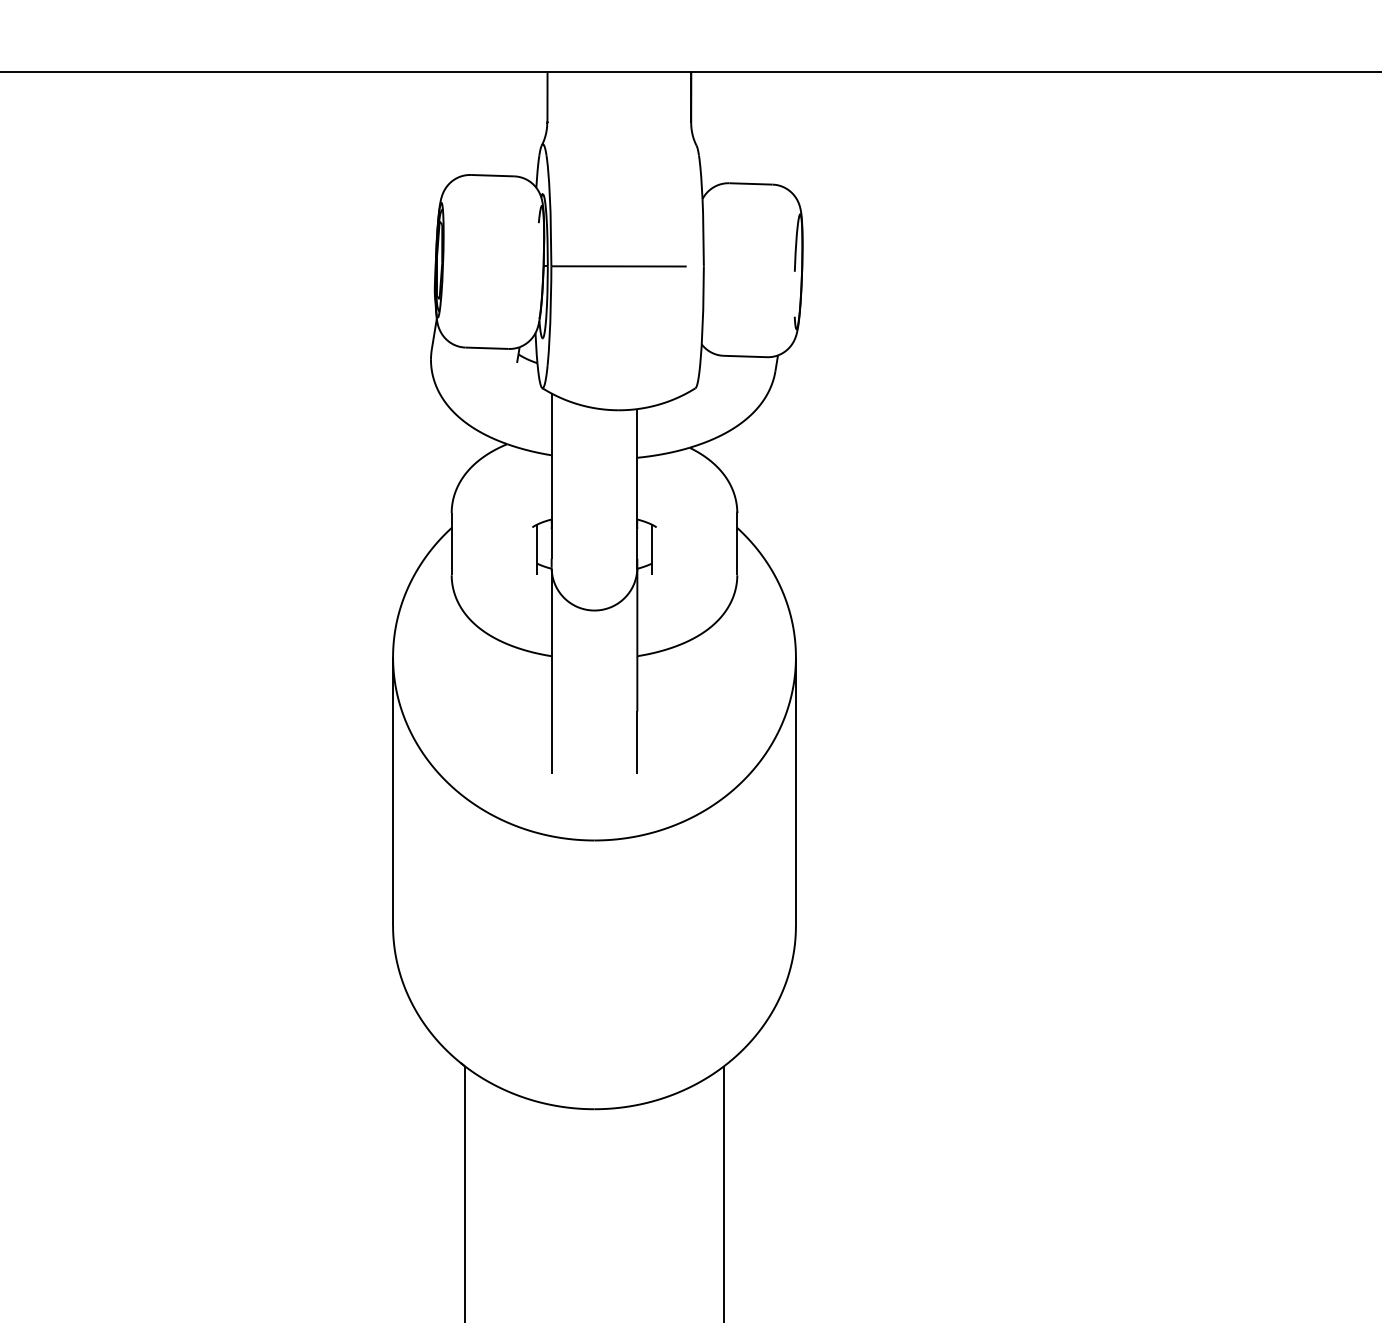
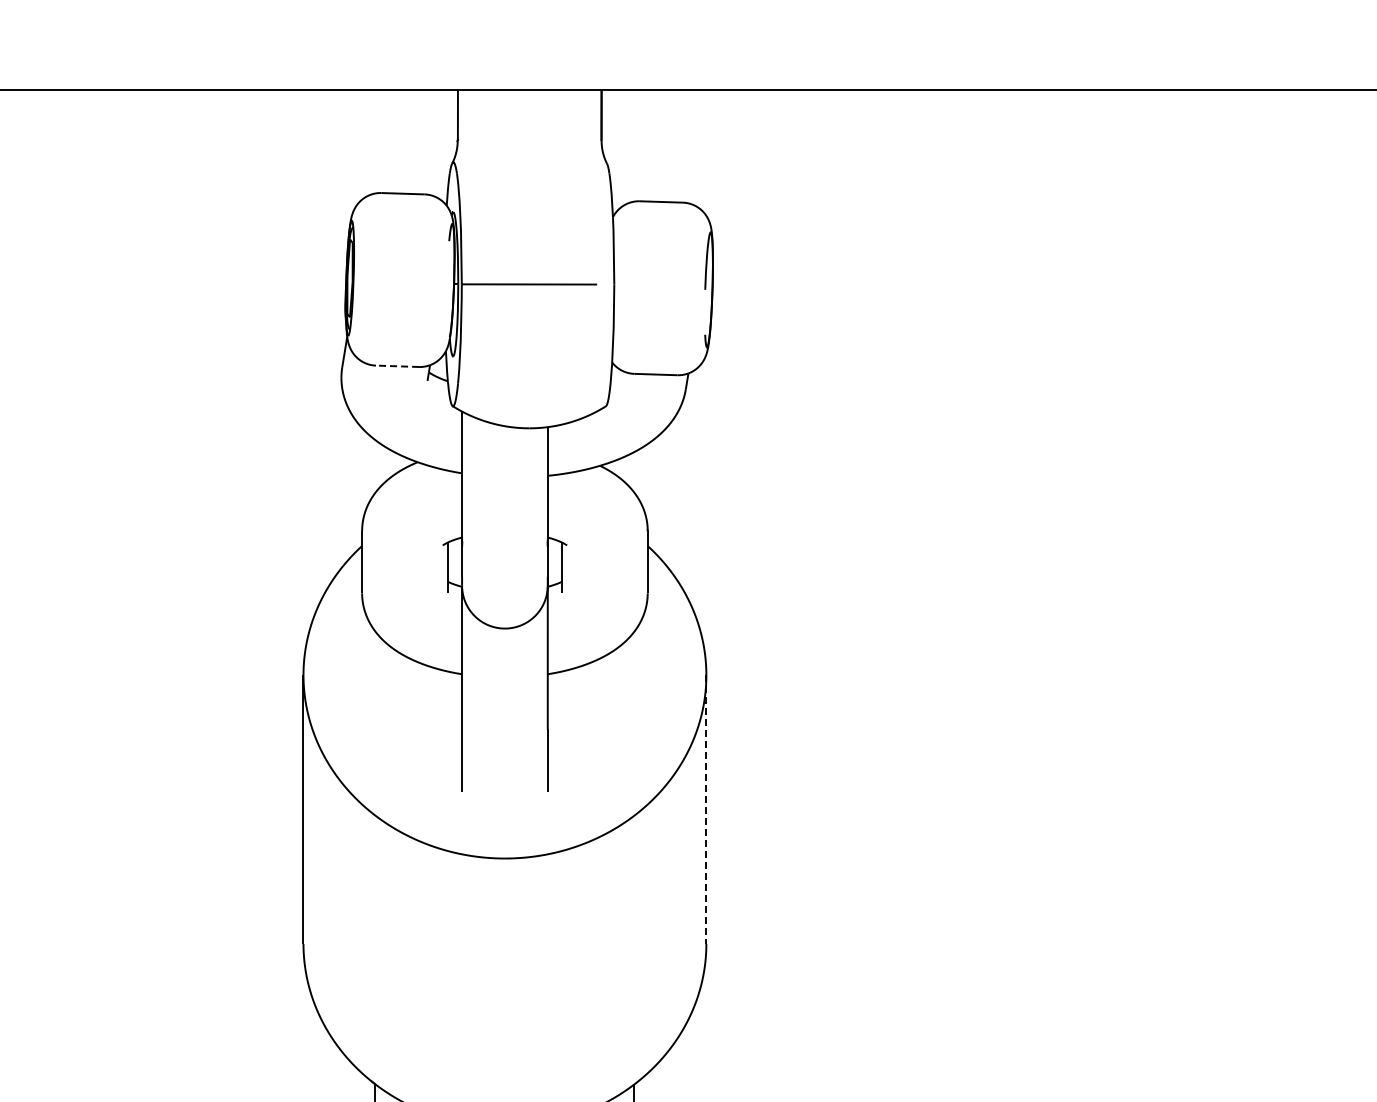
line: (487, 348) -> (397, 366), solid -> dashed
line: (795, 792) -> (705, 810), solid -> dashed

